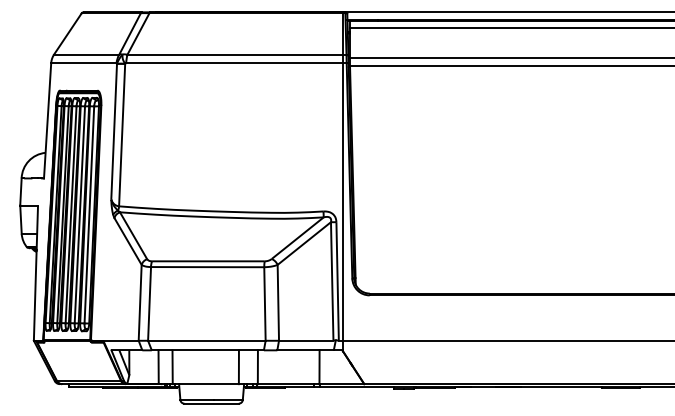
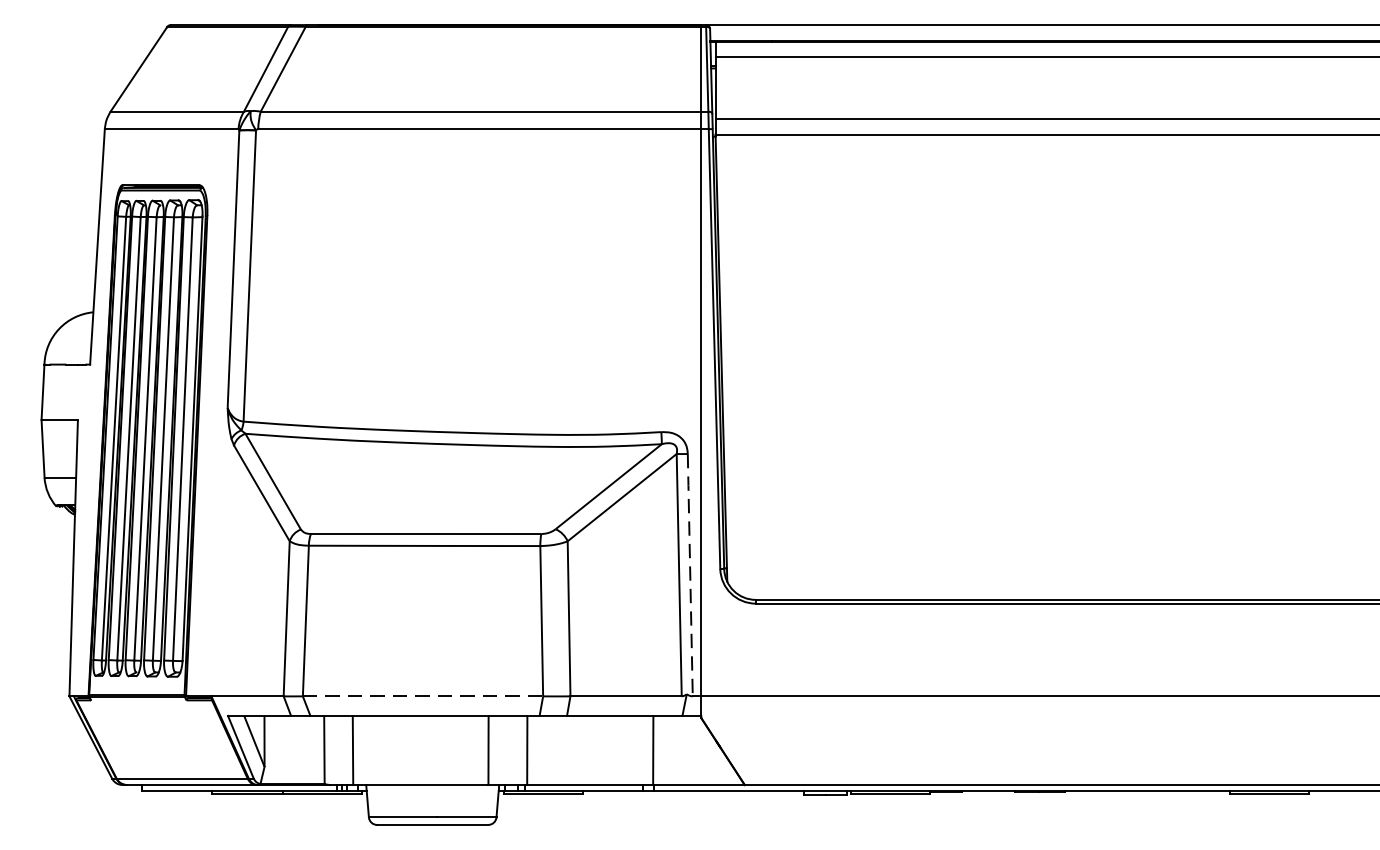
line: (337, 281) -> (690, 575), solid -> dashed
line: (206, 340) -> (422, 695), solid -> dashed

